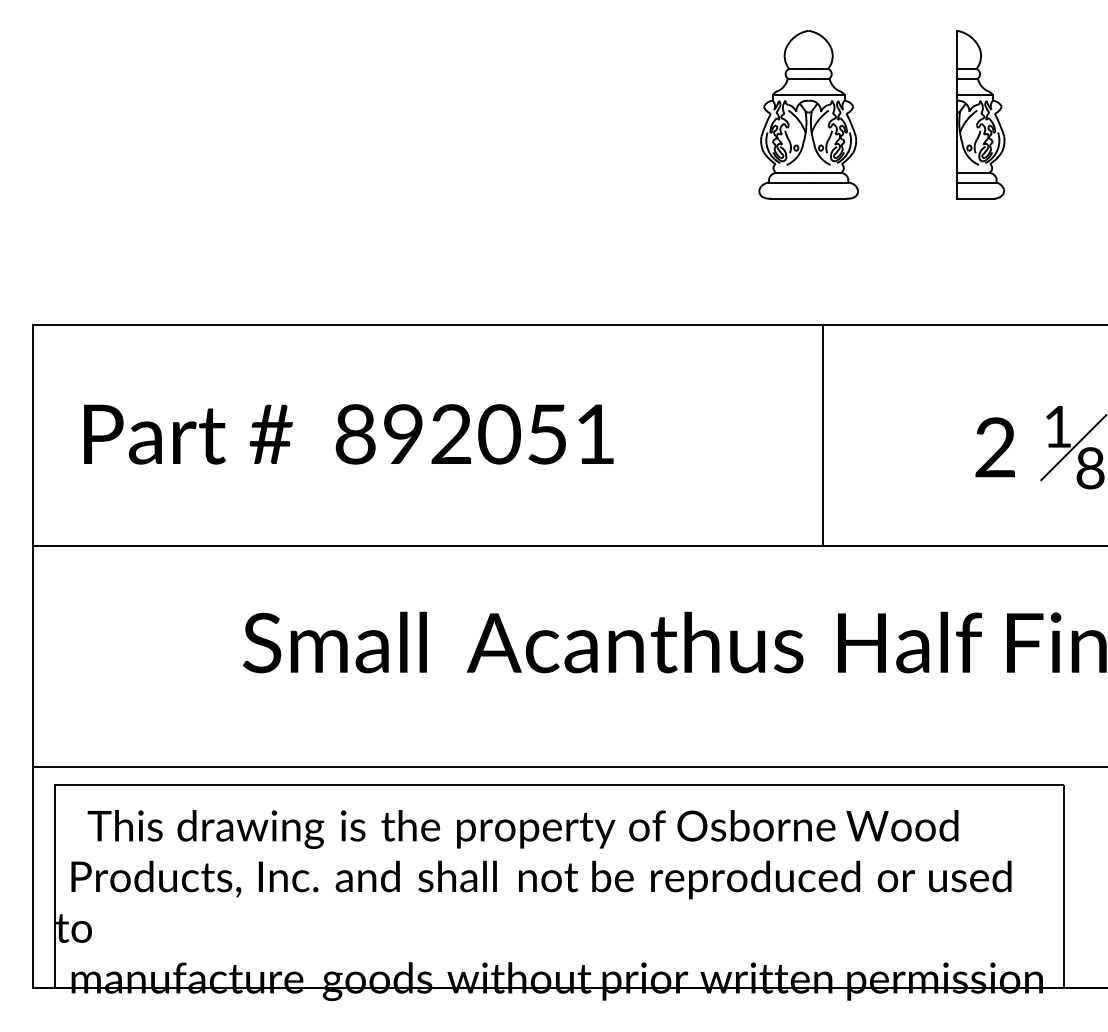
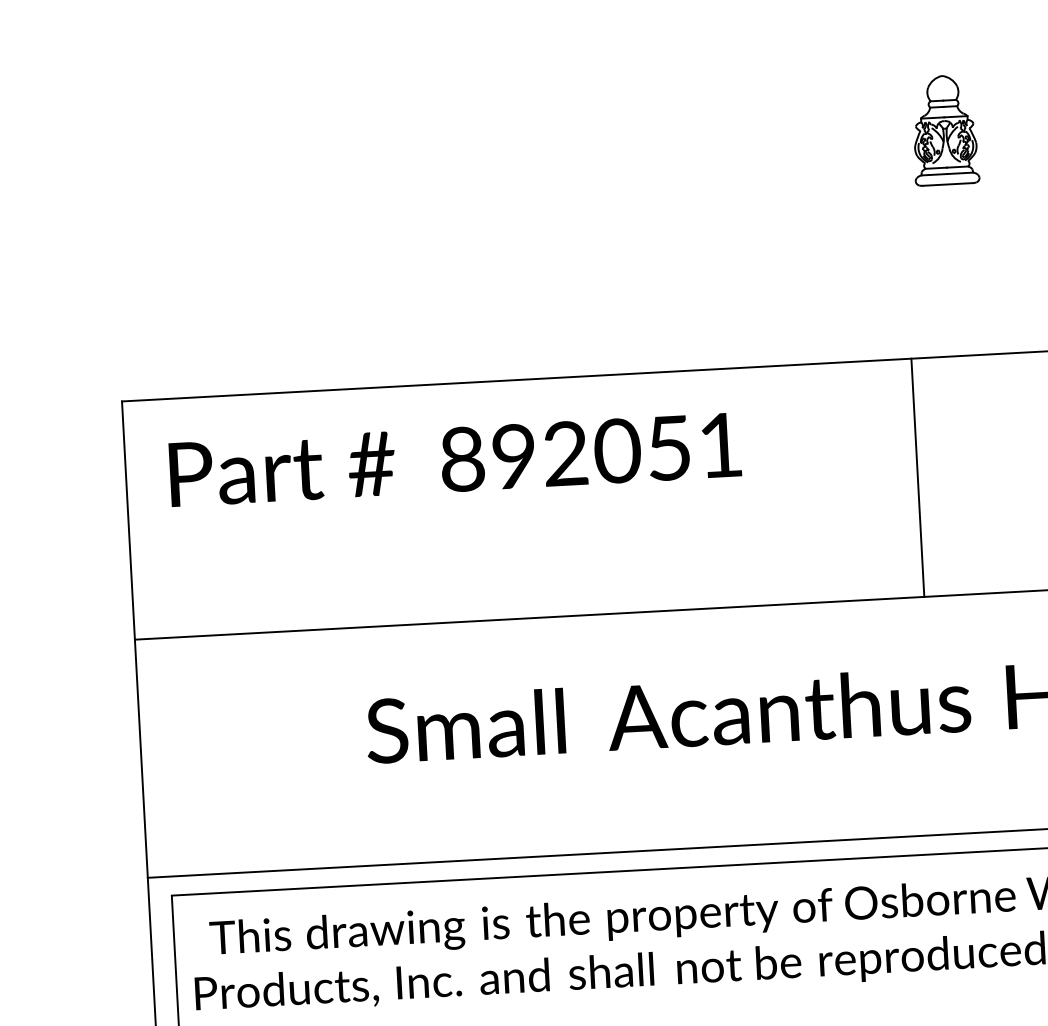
part: (808, 114) -> (944, 129), size x0.6
text: (348, 434) -> (454, 459), moved
line: (823, 434) -> (918, 476), moved

